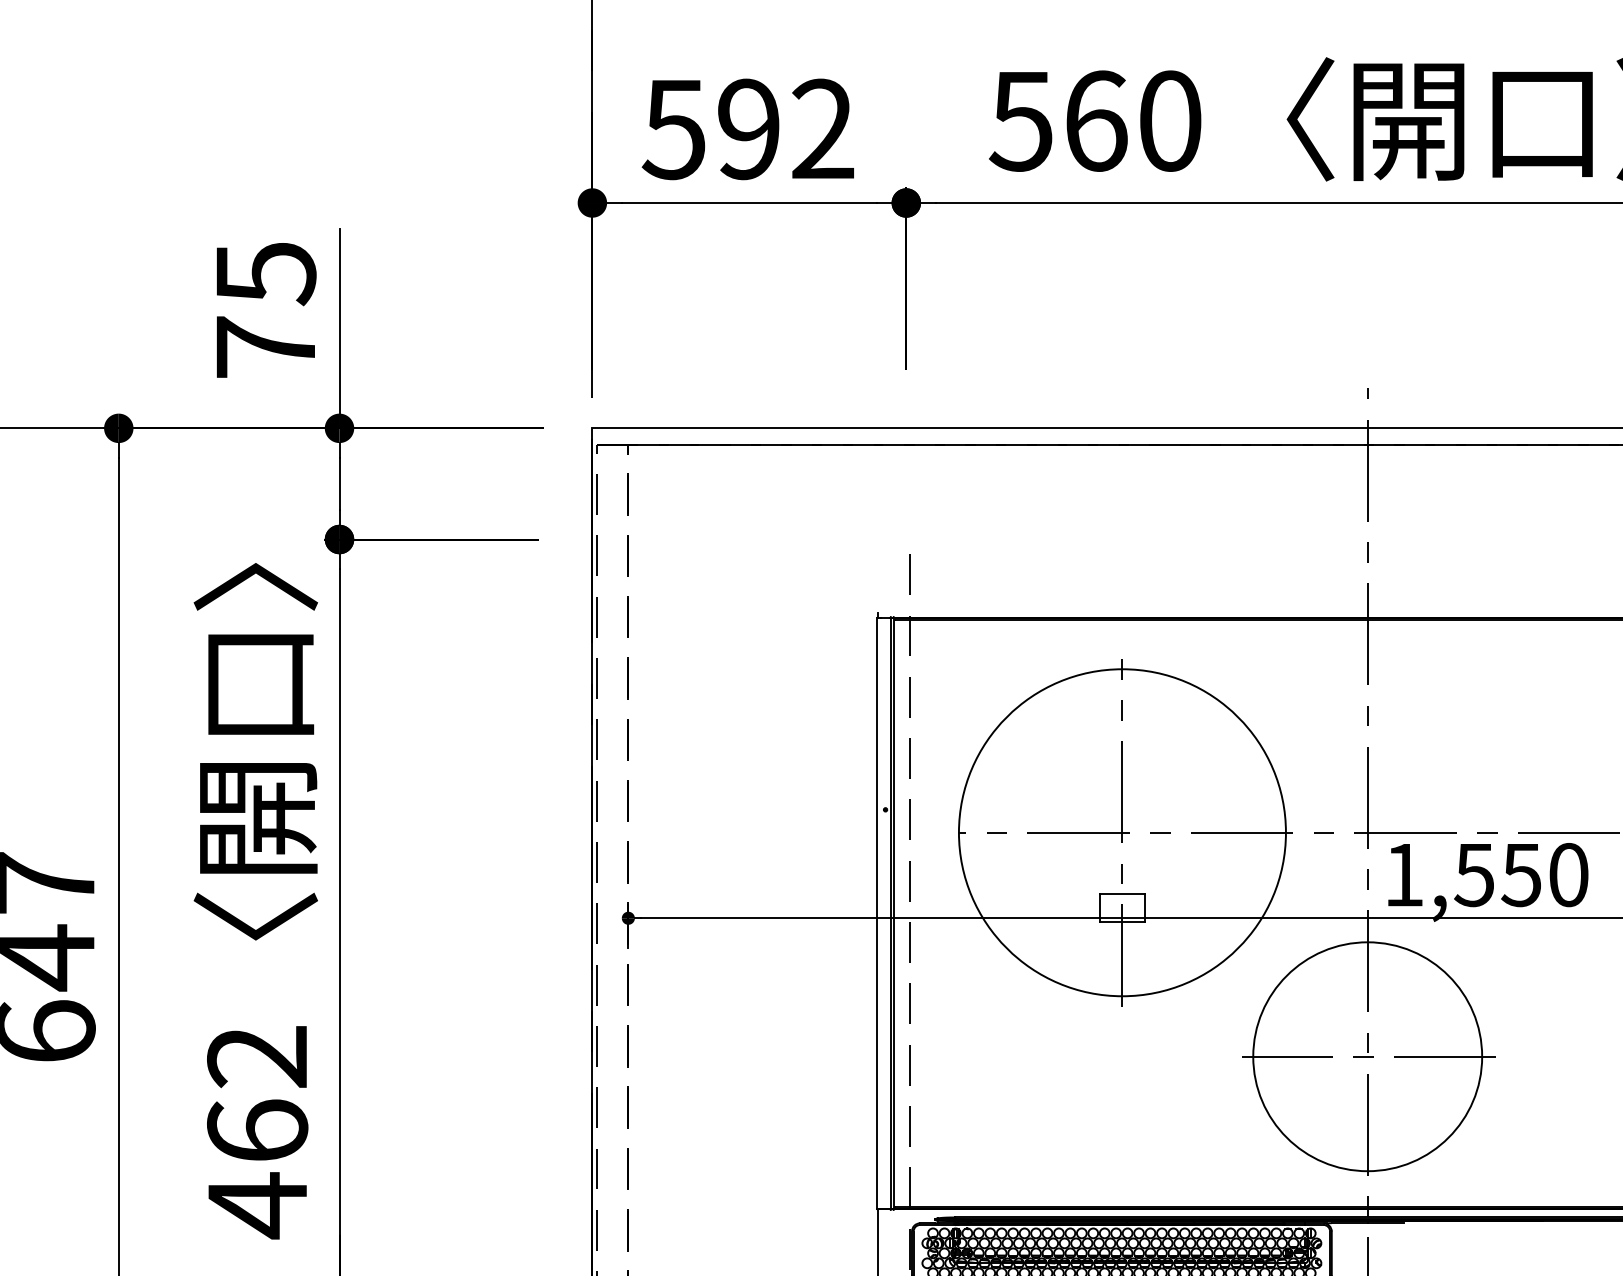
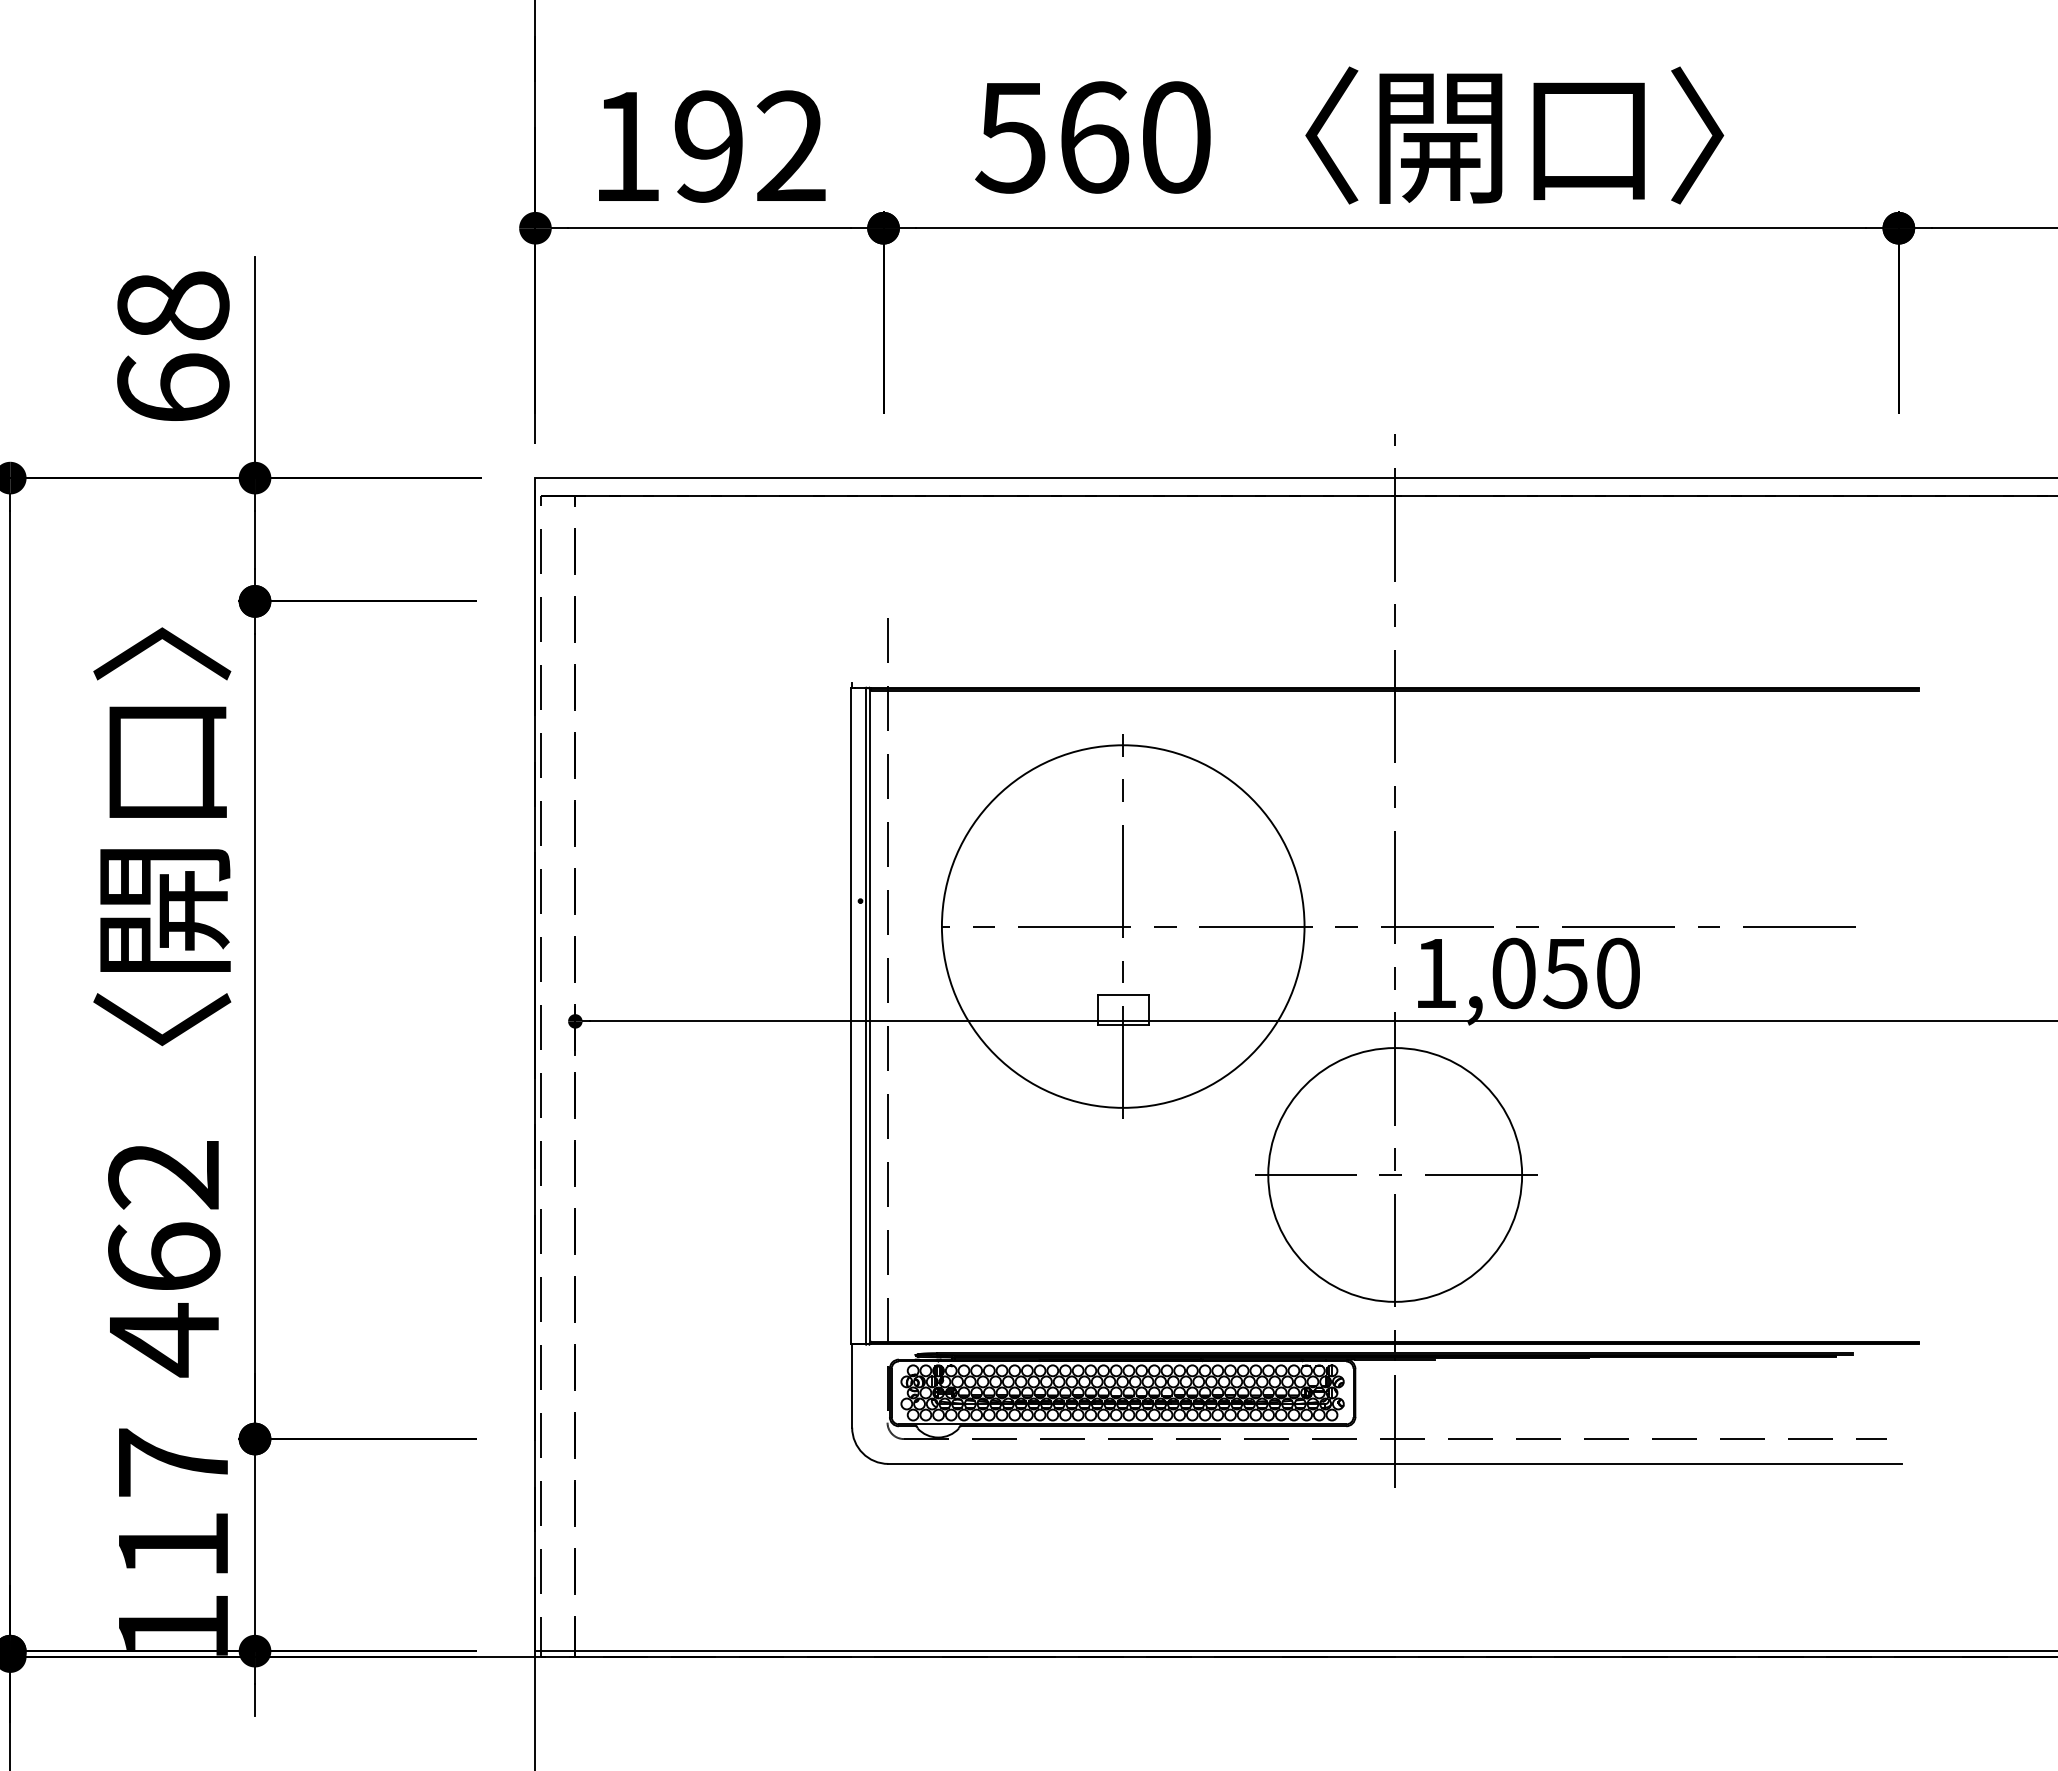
text: (673, 130) -> (625, 147), 592 -> 192
text: (265, 309) -> (173, 346), 75 -> 68
text: (1474, 875) -> (1513, 973), 1,550 -> 1,050

